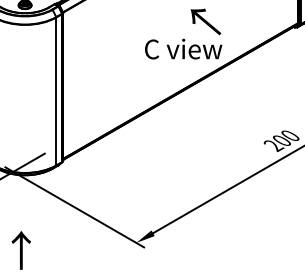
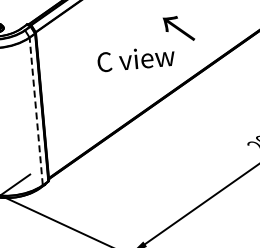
text: (183, 48) -> (135, 58), moved
line: (56, 91) -> (36, 111), solid -> dashed

